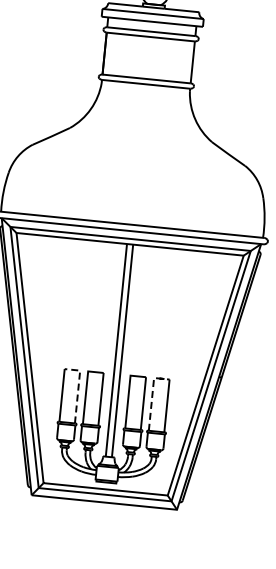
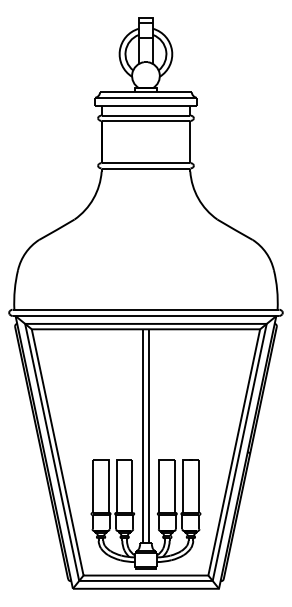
line: (78, 388) -> (108, 477), dashed -> solid
line: (152, 395) -> (183, 477), dashed -> solid

